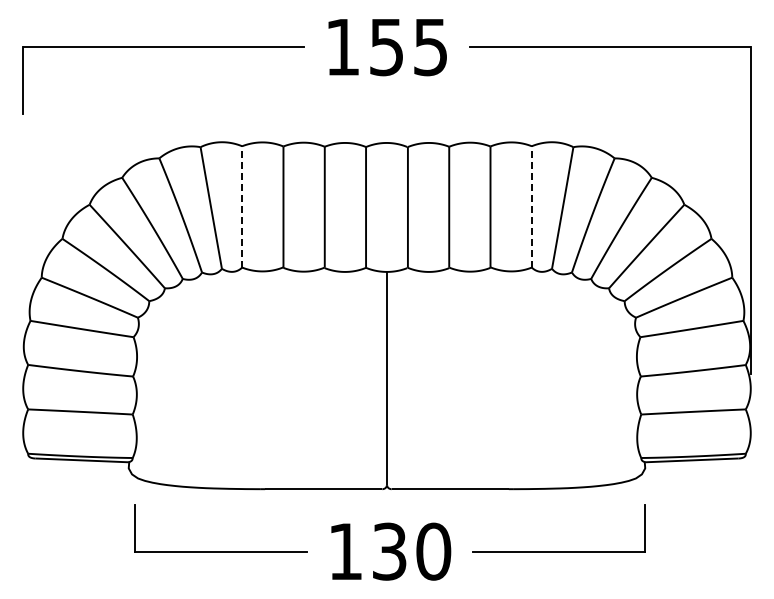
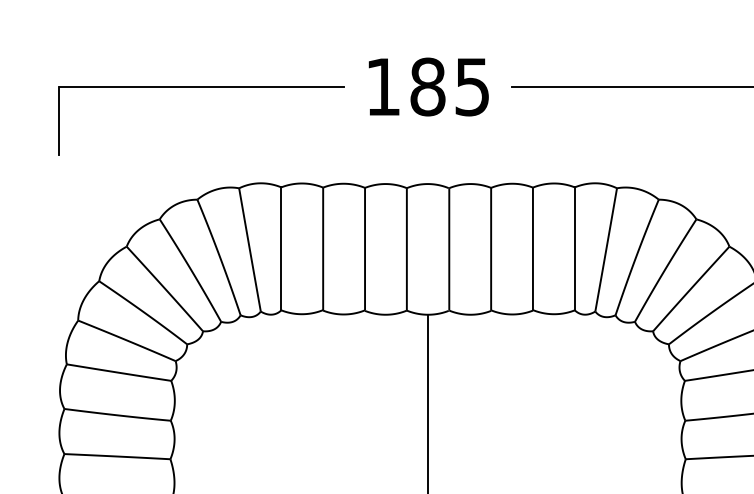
text: (386, 47) -> (427, 87), 155 -> 185
line: (242, 206) -> (281, 248), dashed -> solid
line: (531, 206) -> (574, 248), dashed -> solid

